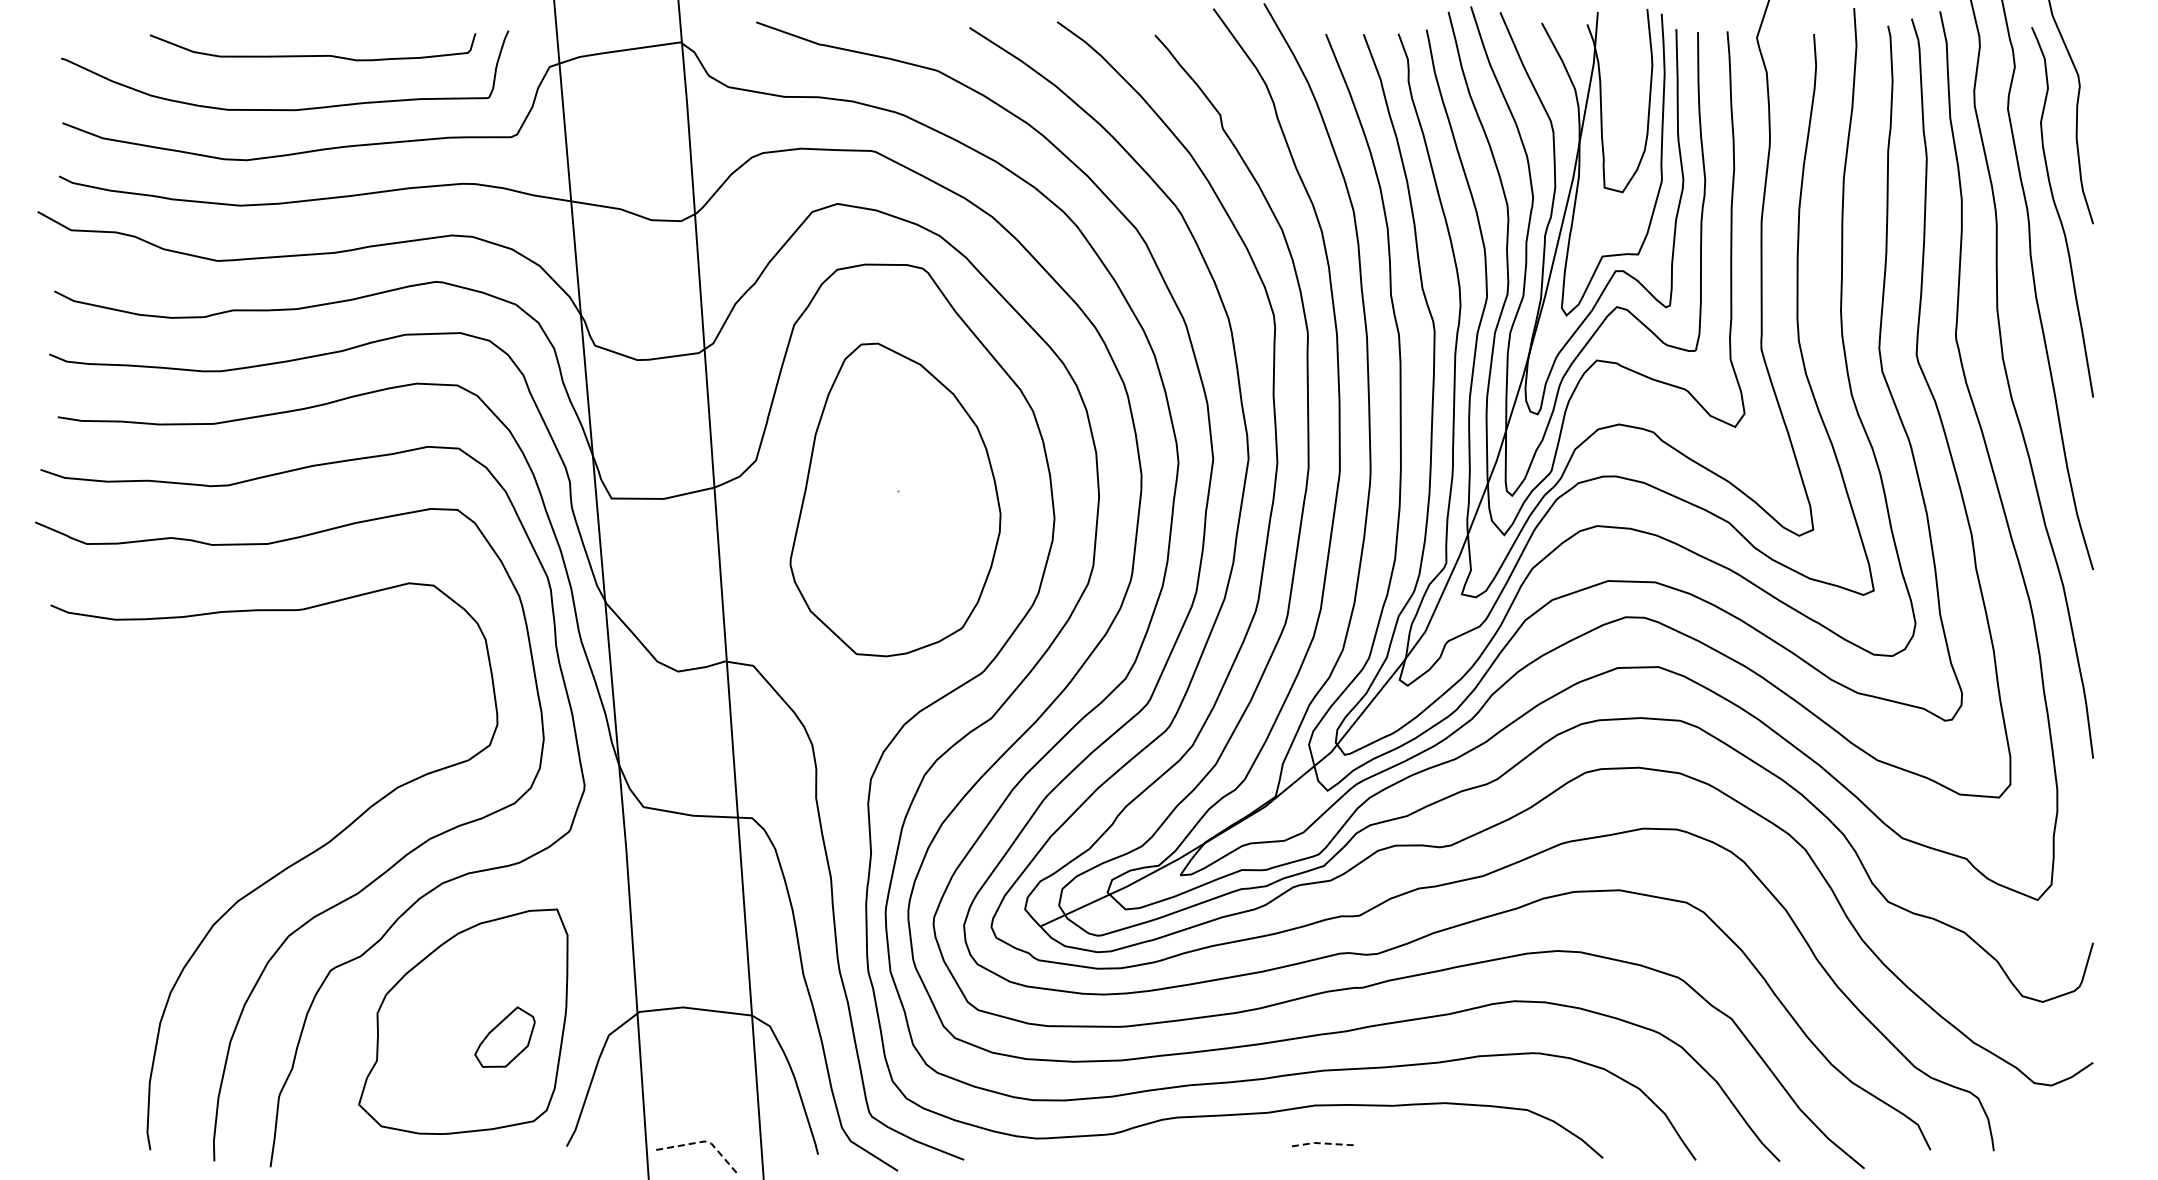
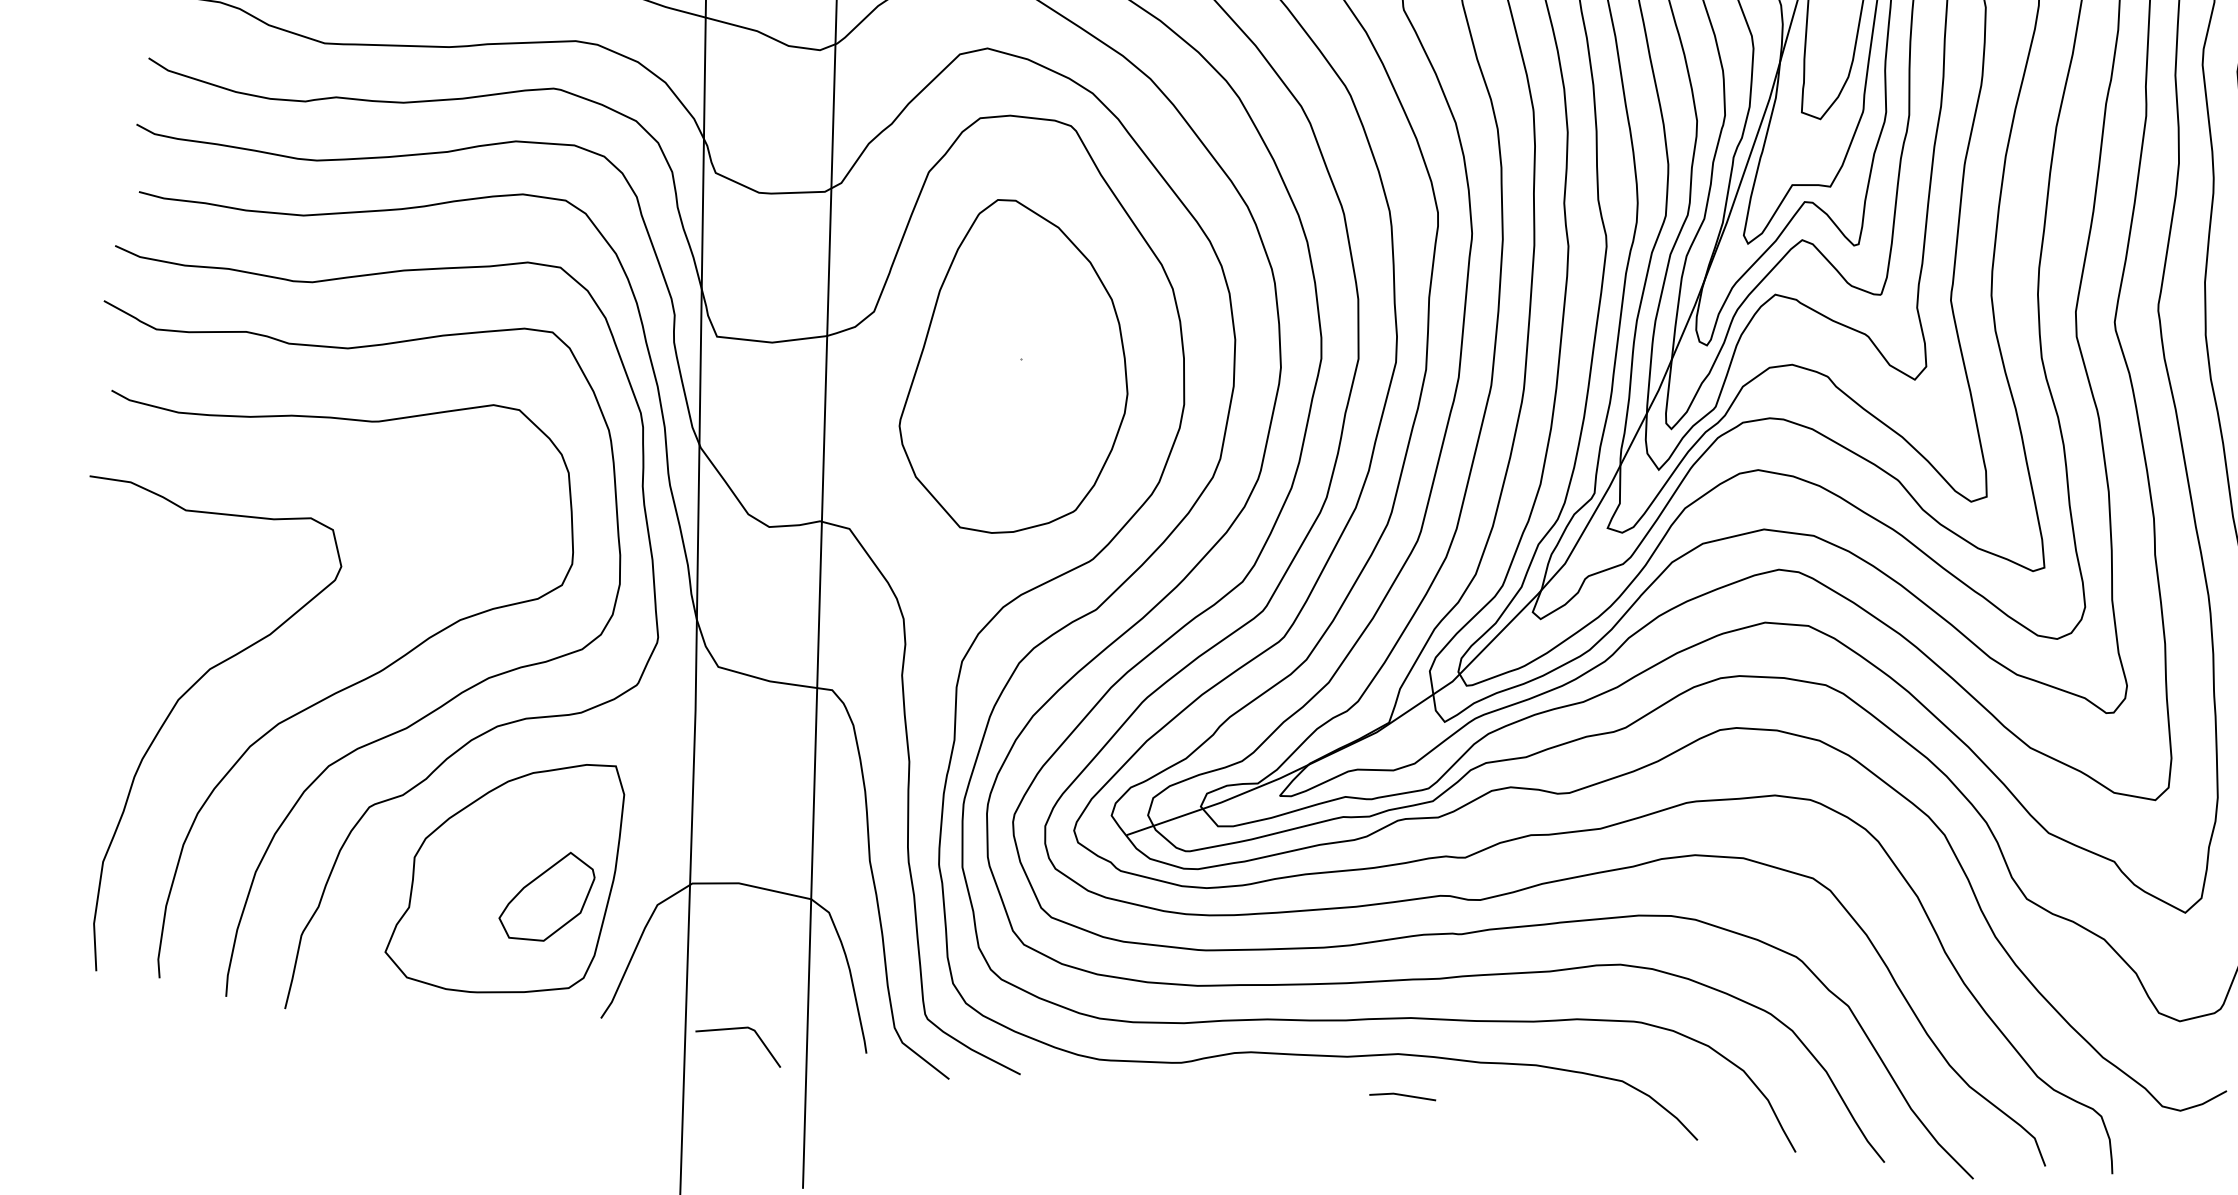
curve: (135, 904) -> (169, 716), added
part: (504, 1036) -> (546, 895), size x1.43
line: (704, 1141) -> (747, 1027), dashed -> solid
line: (1323, 1143) -> (1403, 1095), dashed -> solid

